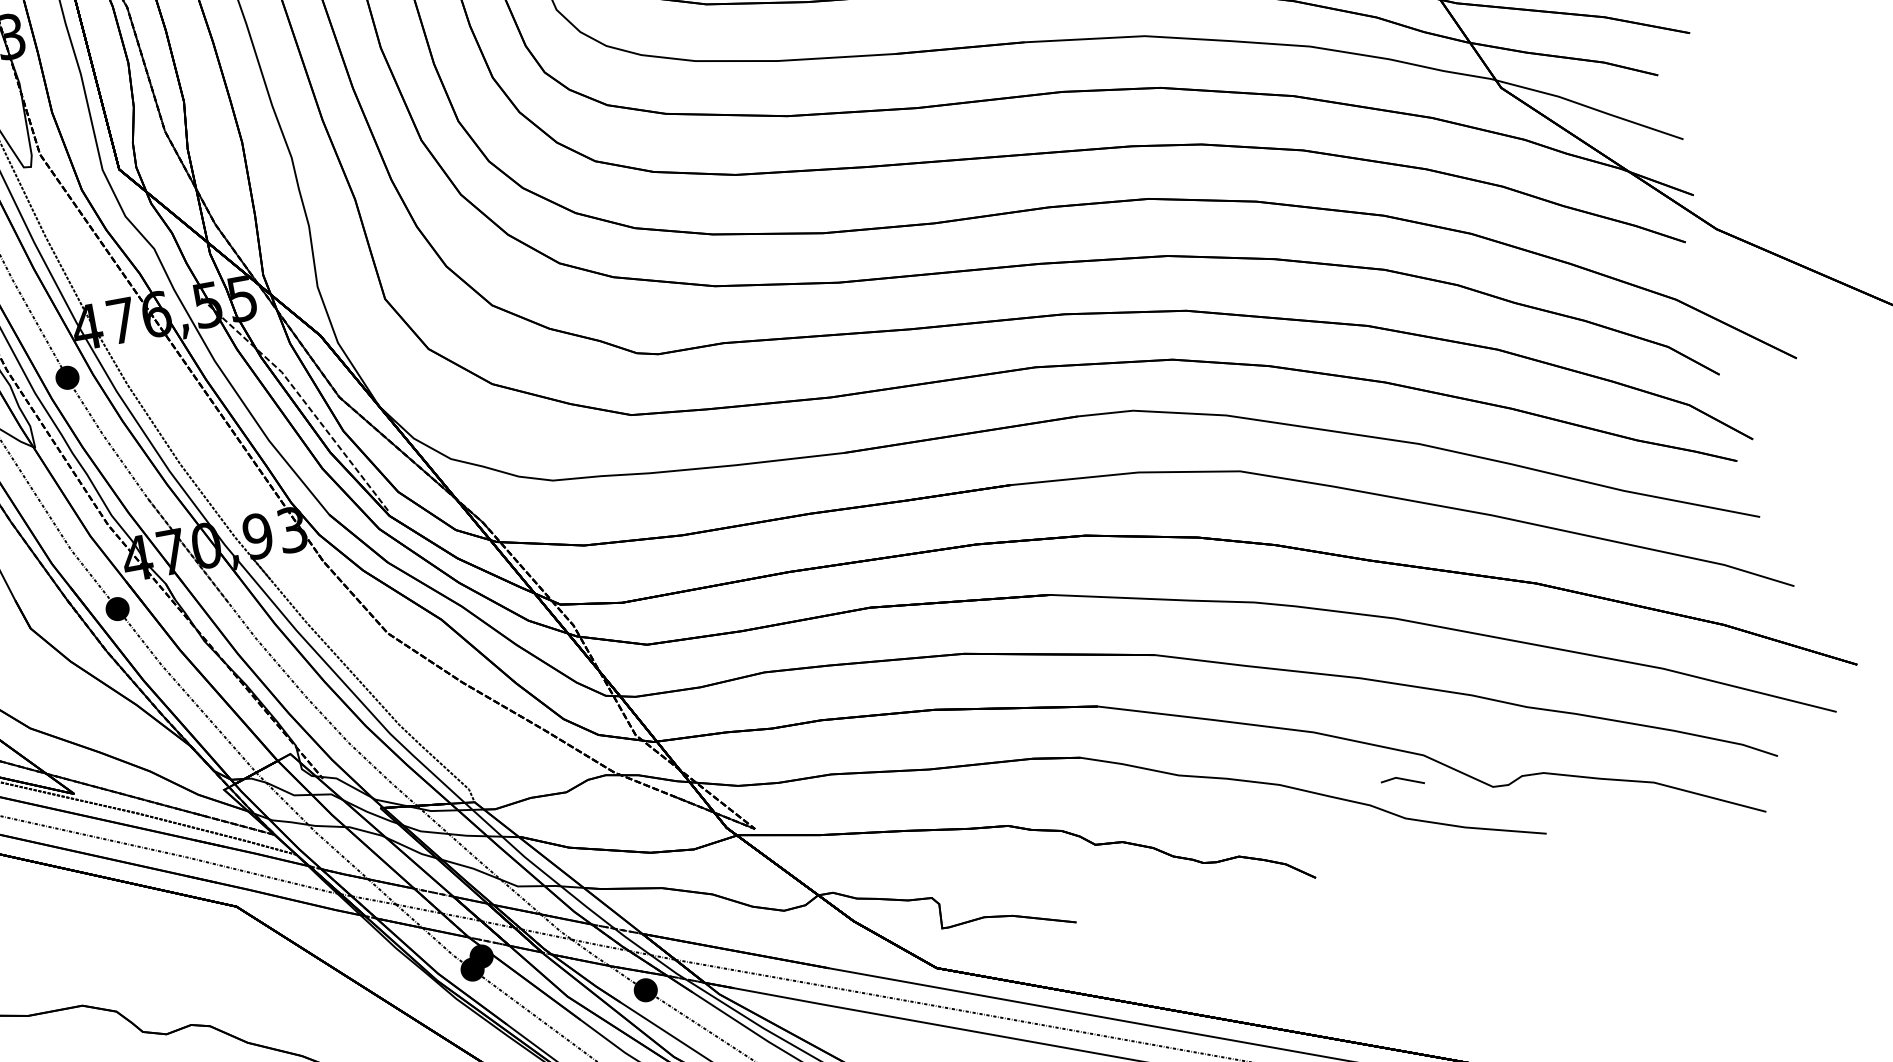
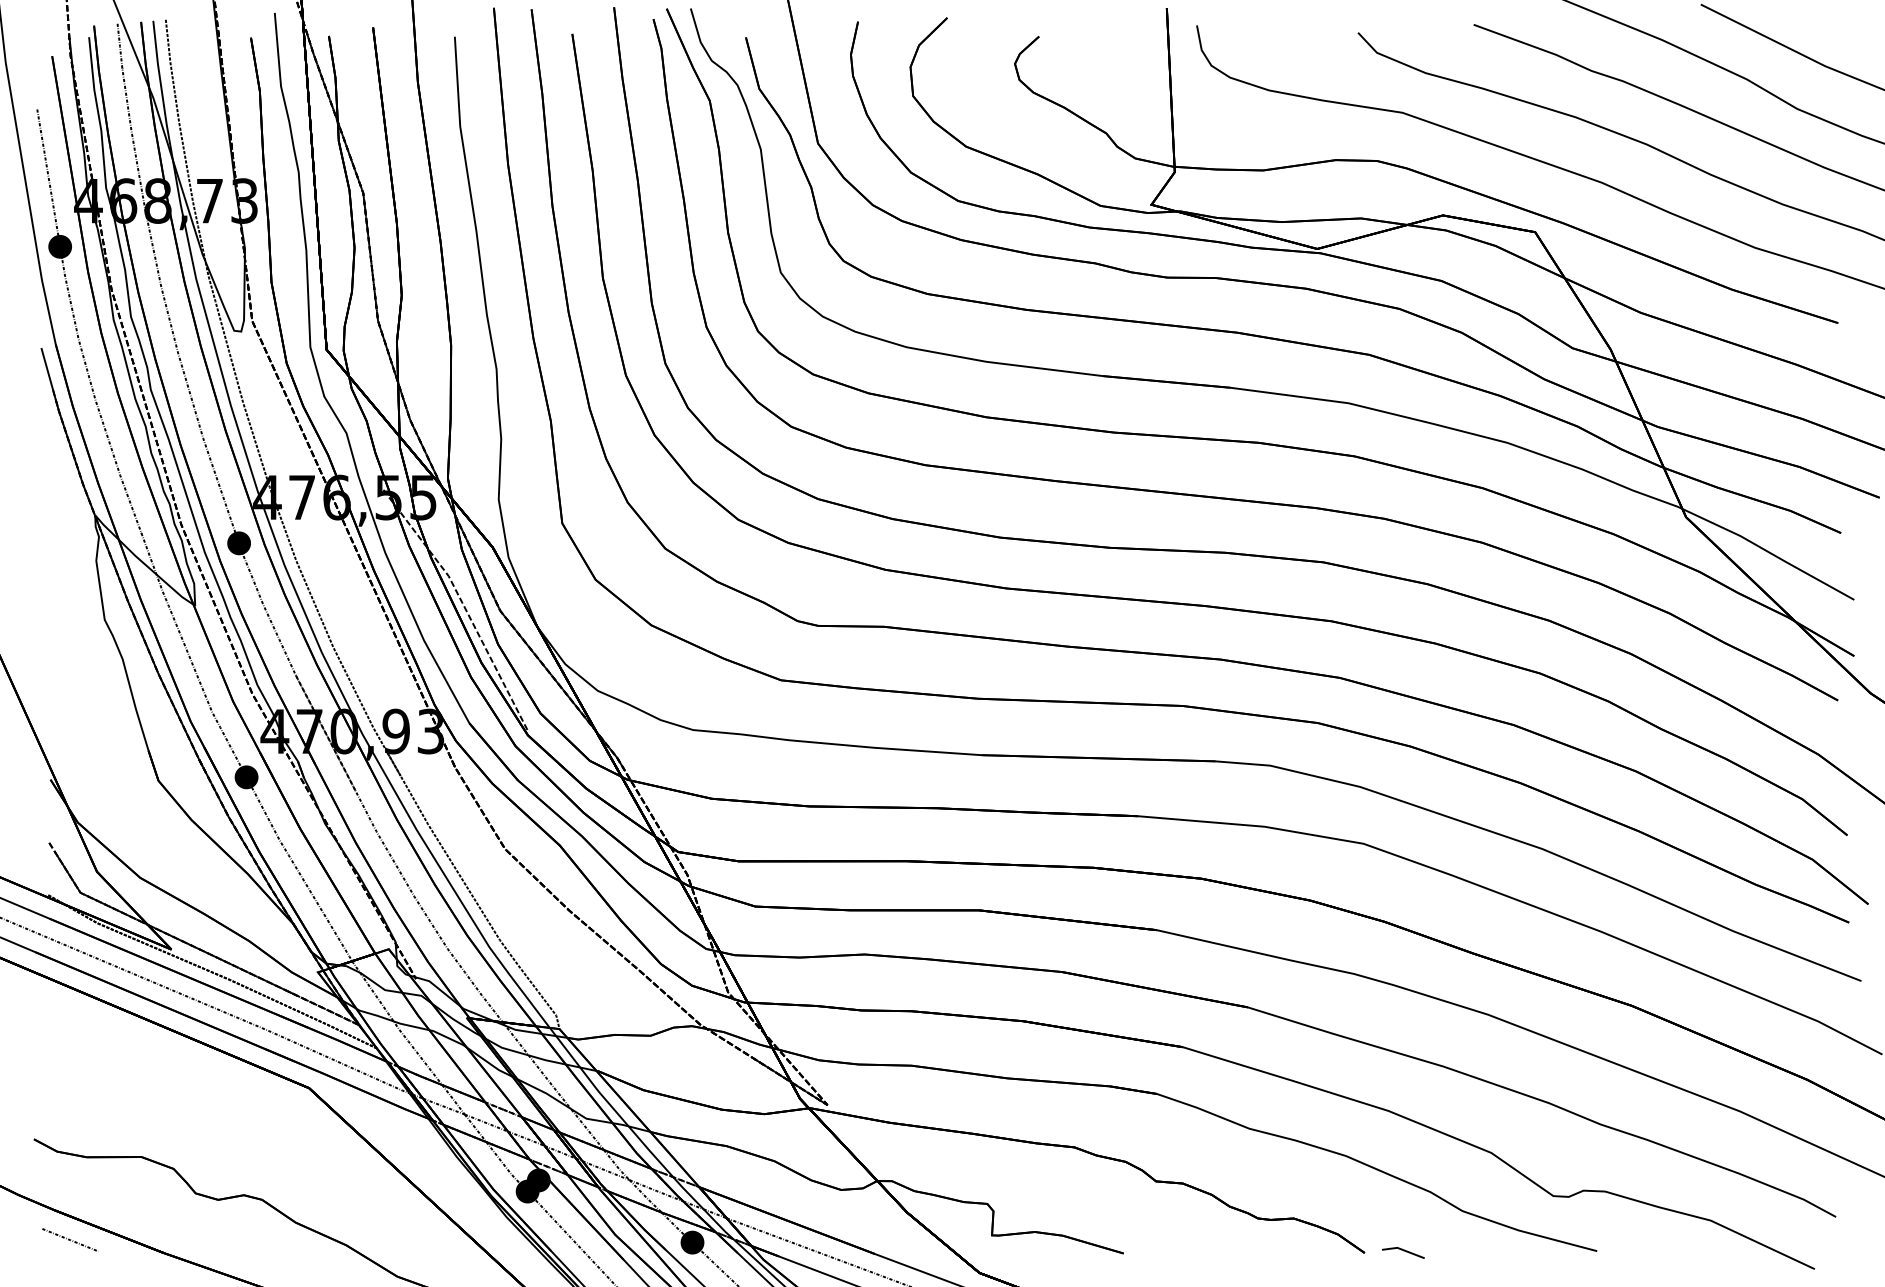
line: (1402, 780) -> (1403, 1251), moved

